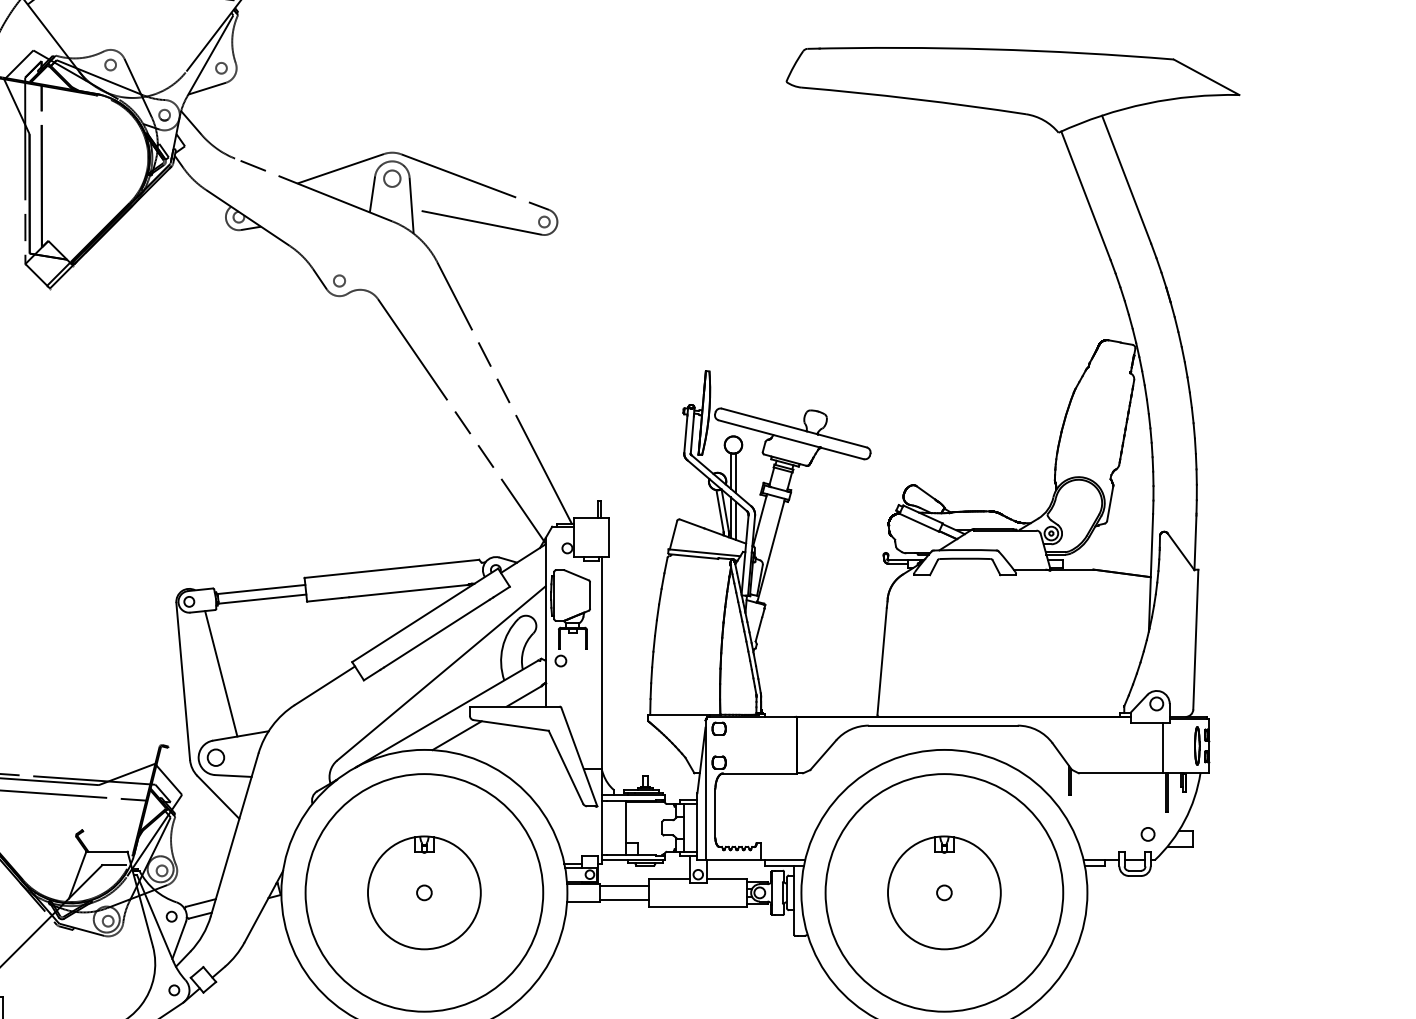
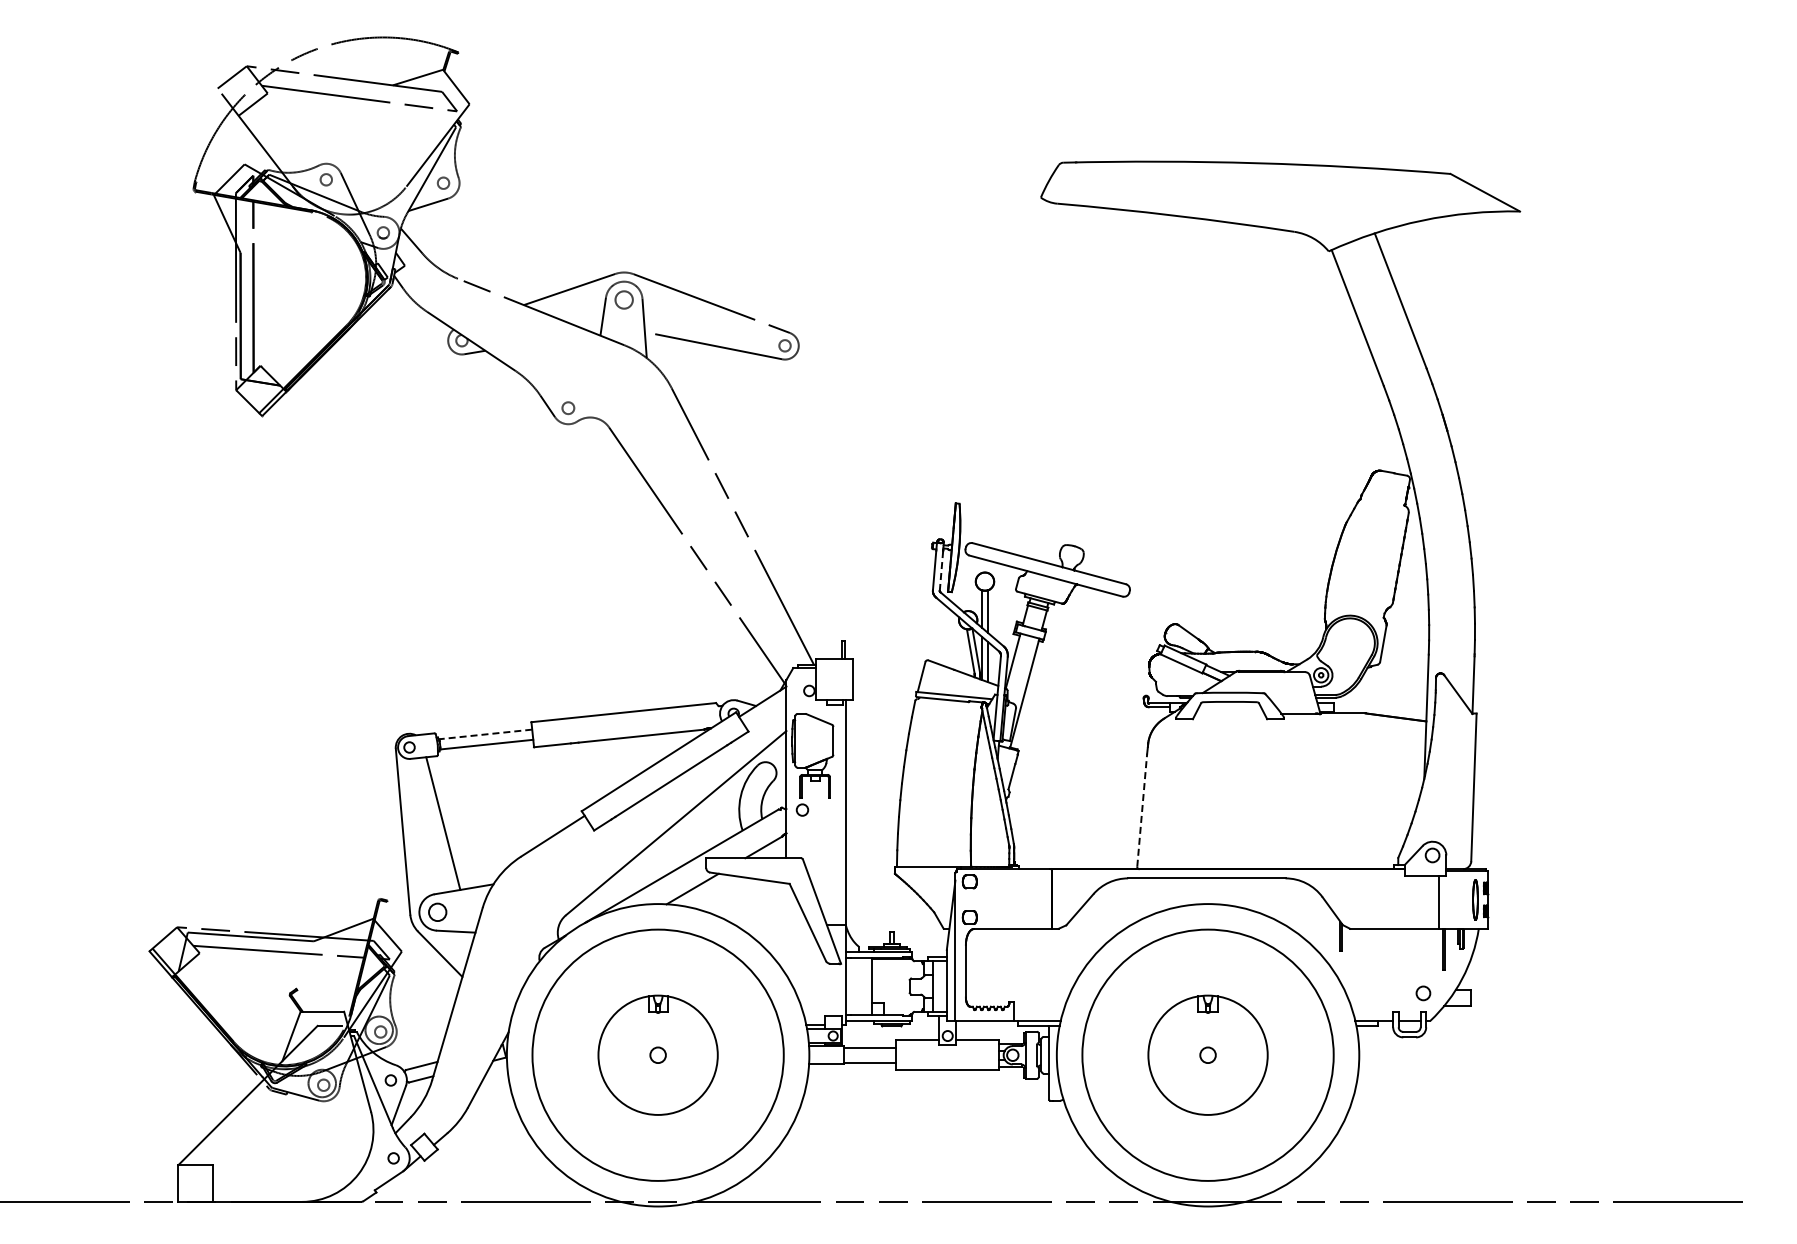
line: (692, 434) -> (941, 570), solid -> dashed
line: (261, 589) -> (485, 734), solid -> dashed
line: (882, 661) -> (1142, 810), solid -> dashed

